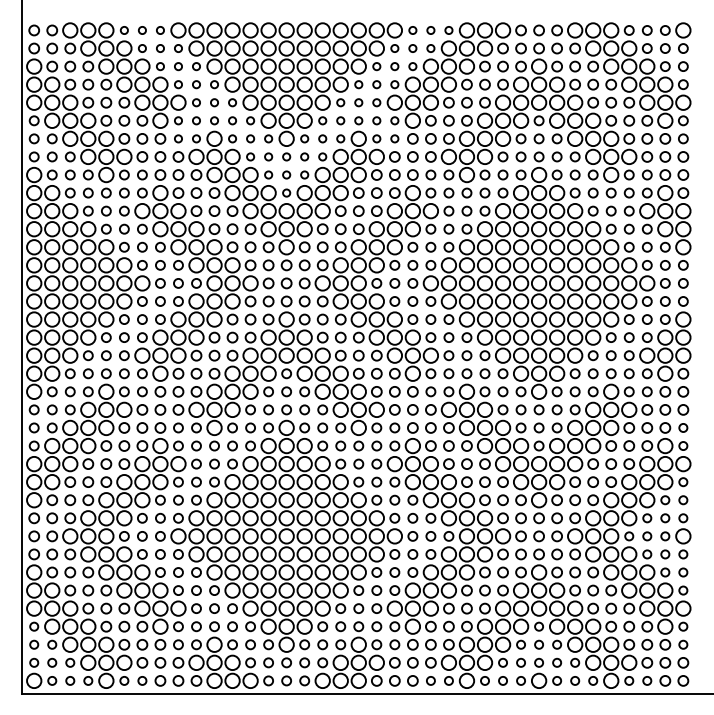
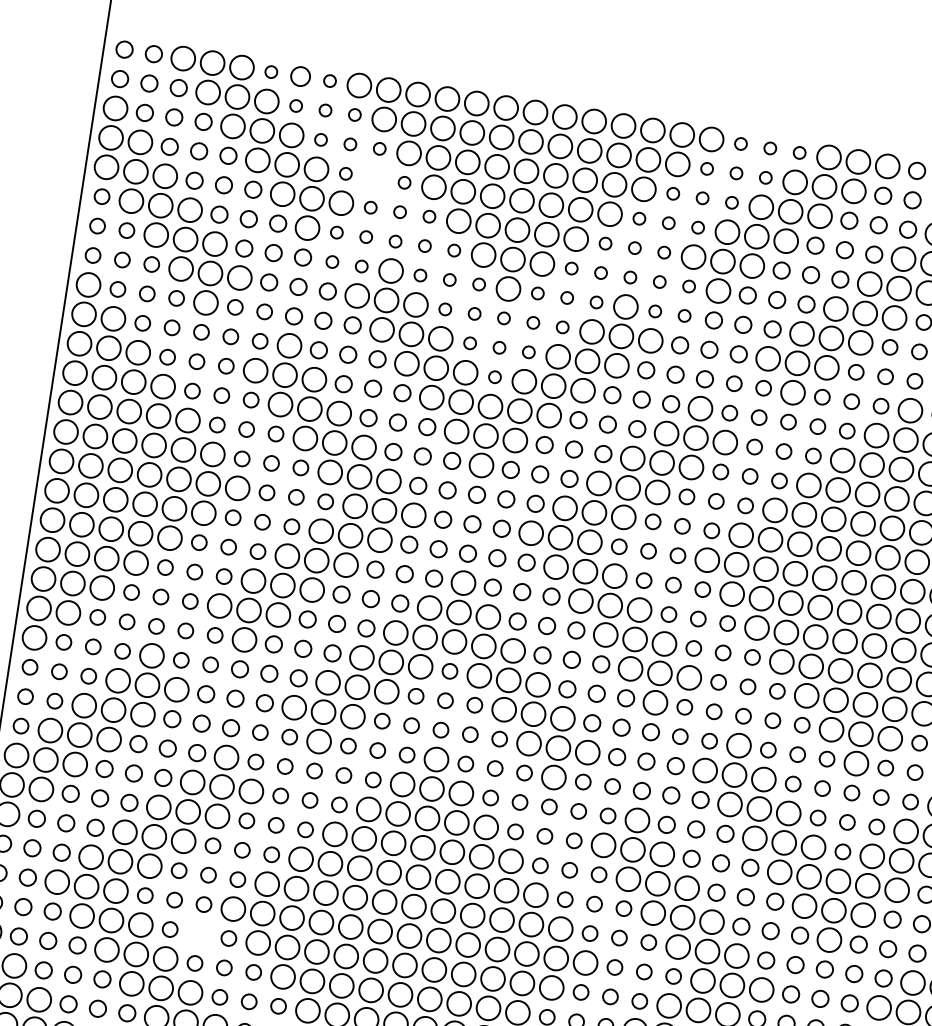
circle: (142, 30) -> (300, 76), size x1.6
circle: (196, 84) -> (375, 178), removed
circle: (160, 554) -> (199, 934), removed

